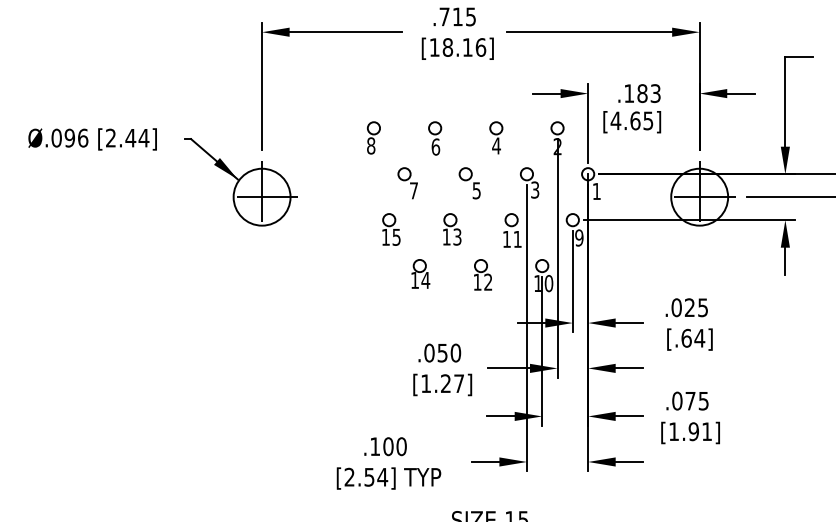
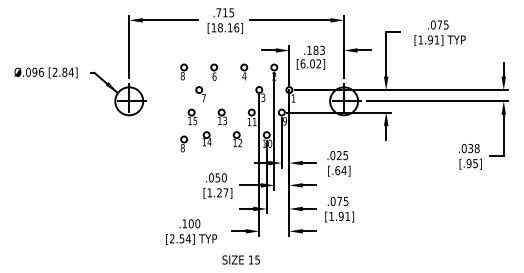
text: (631, 120) -> (310, 63), [4.65] -> [6.02]
text: (130, 136) -> (64, 71), [2.44] -> [2.84]
part: (468, 183) -> (230, 94), removed
part: (372, 283) -> (183, 143), added

